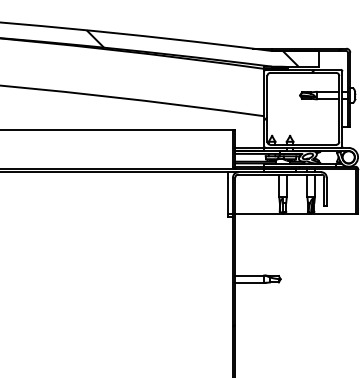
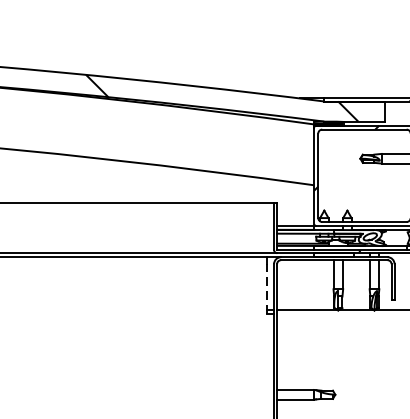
line: (227, 197) -> (266, 289), solid -> dashed

